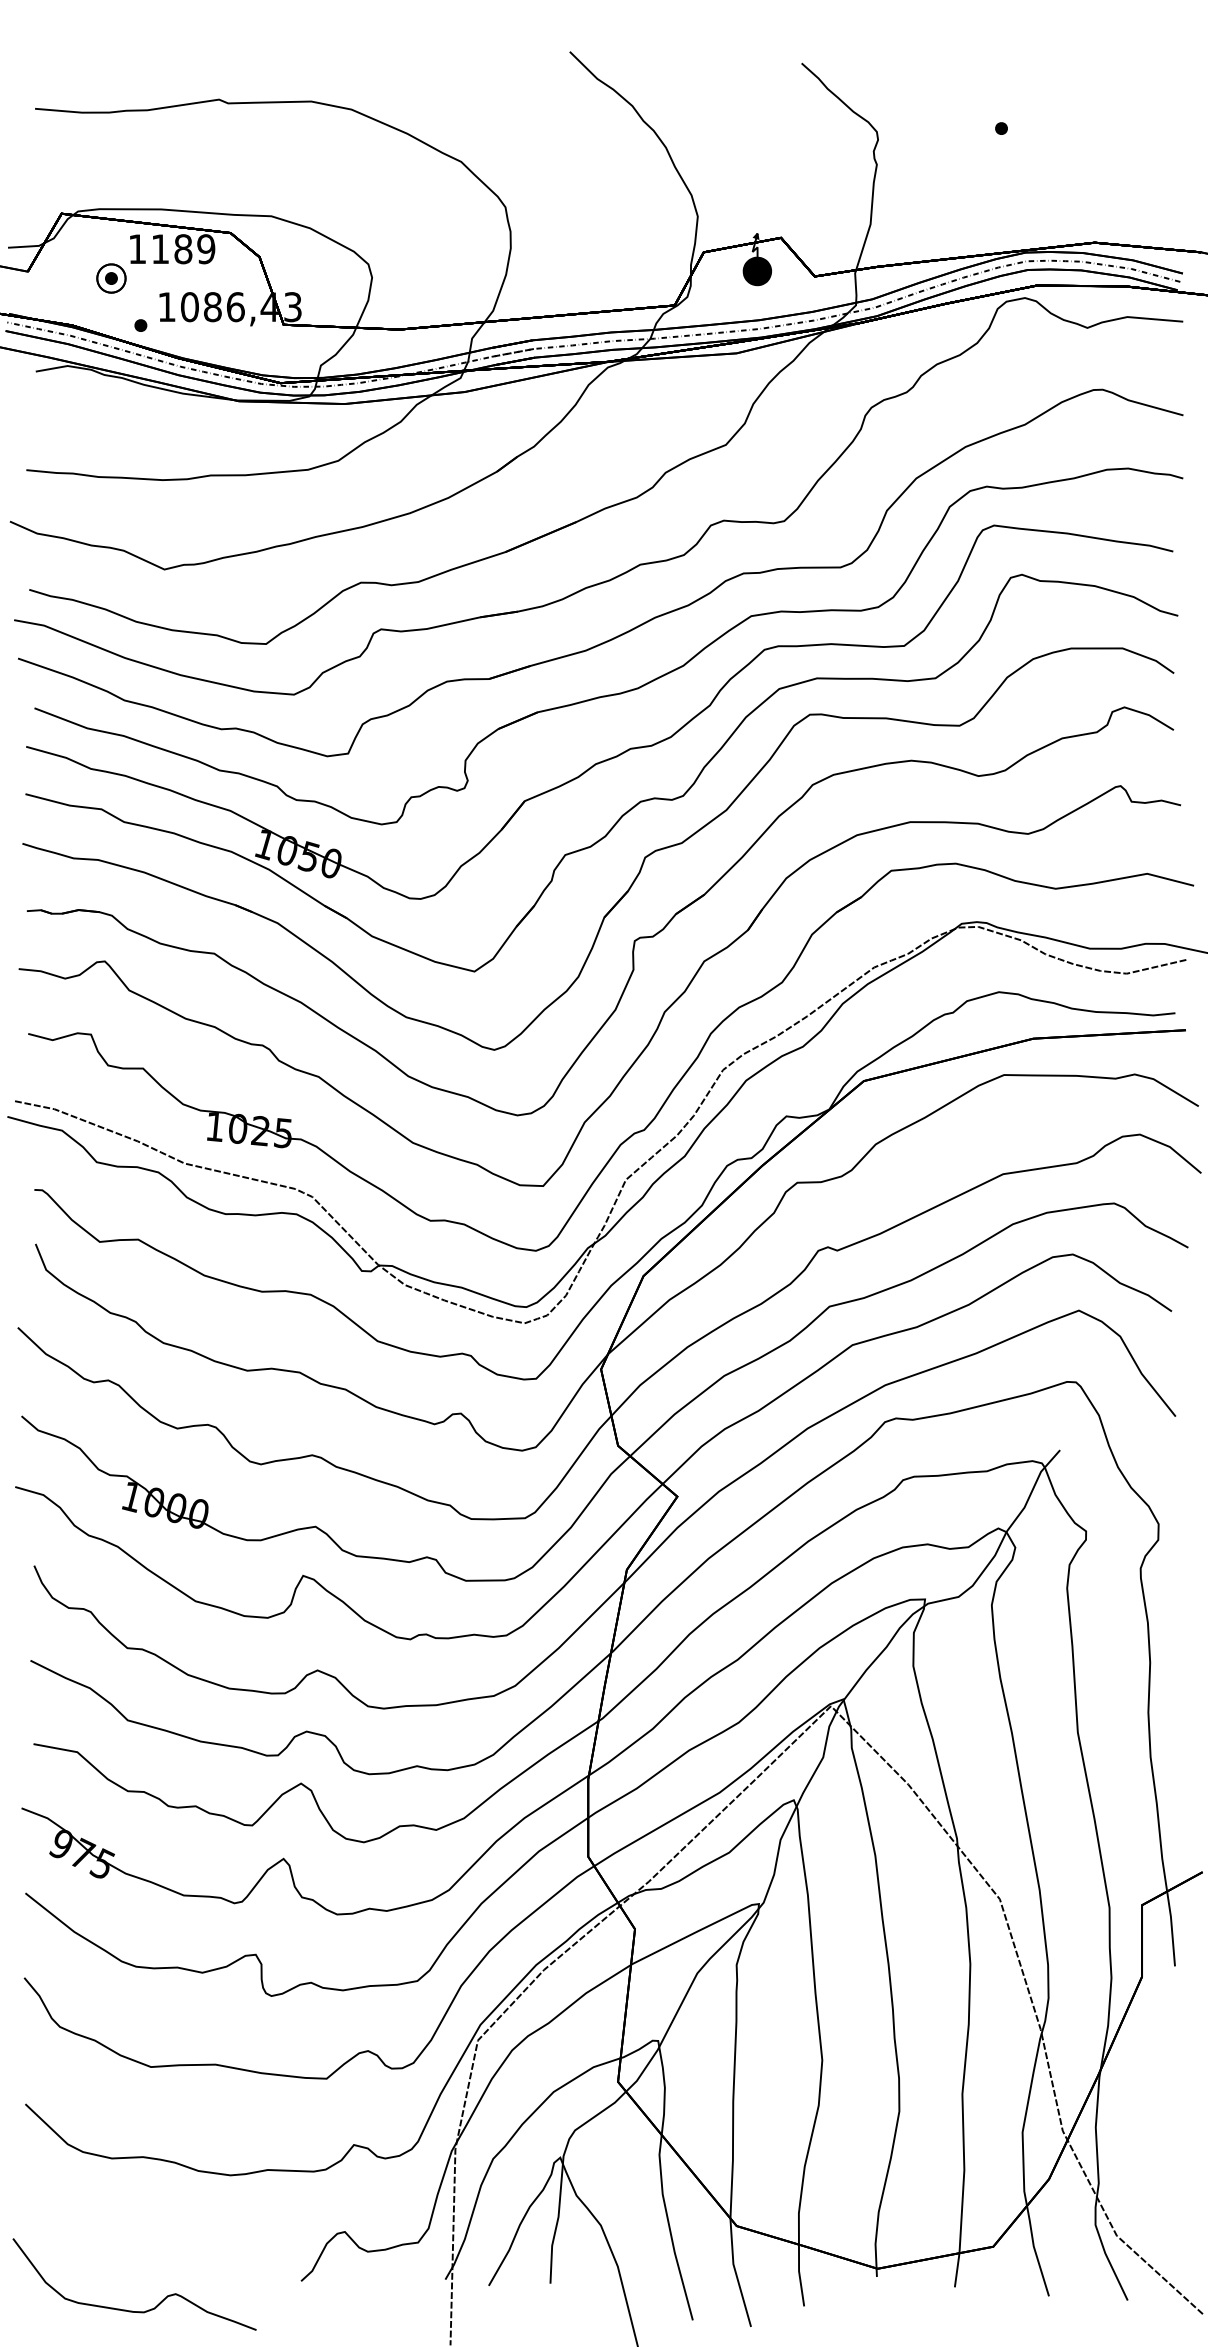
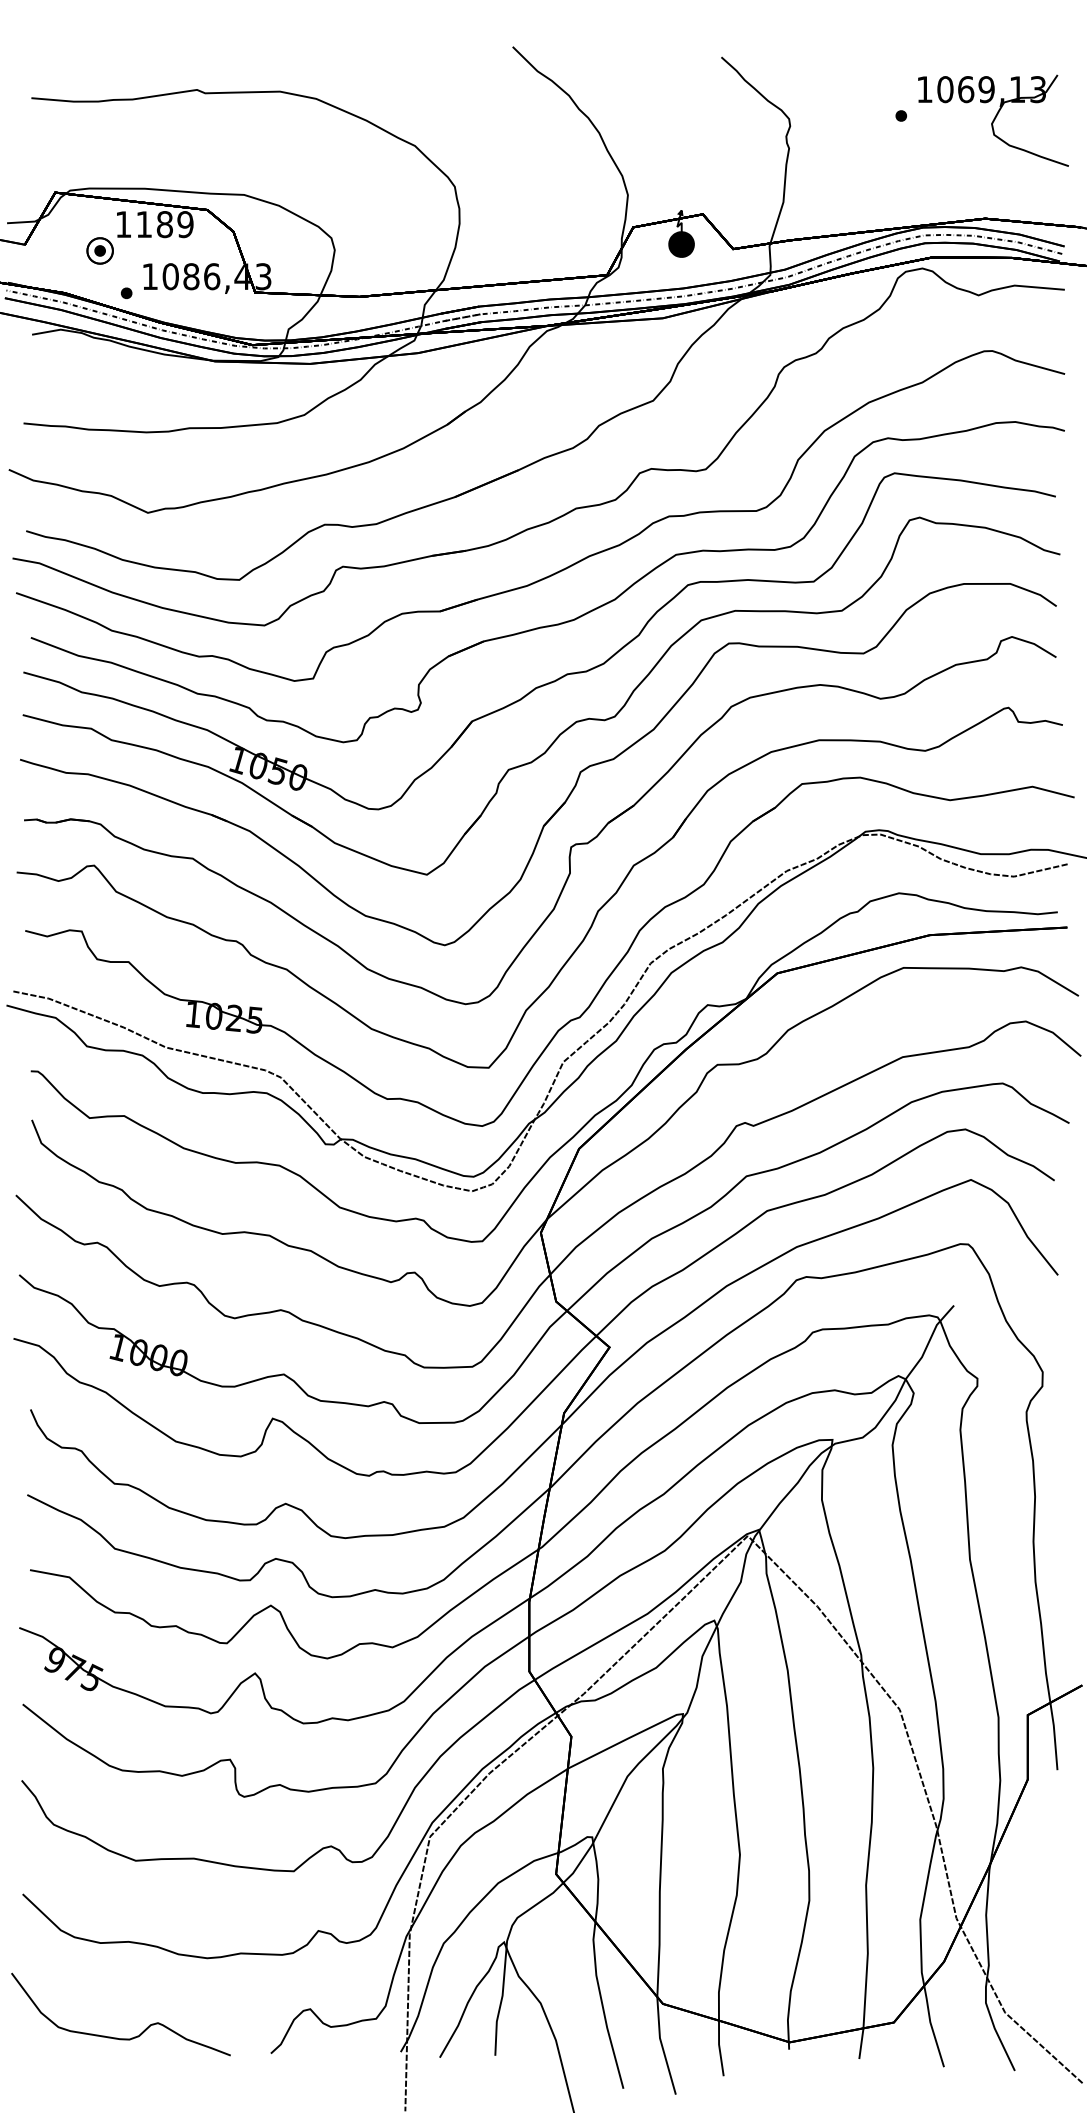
part: (1103, 133) -> (993, 120), added
curve: (130, 2310) -> (117, 2037), moved

